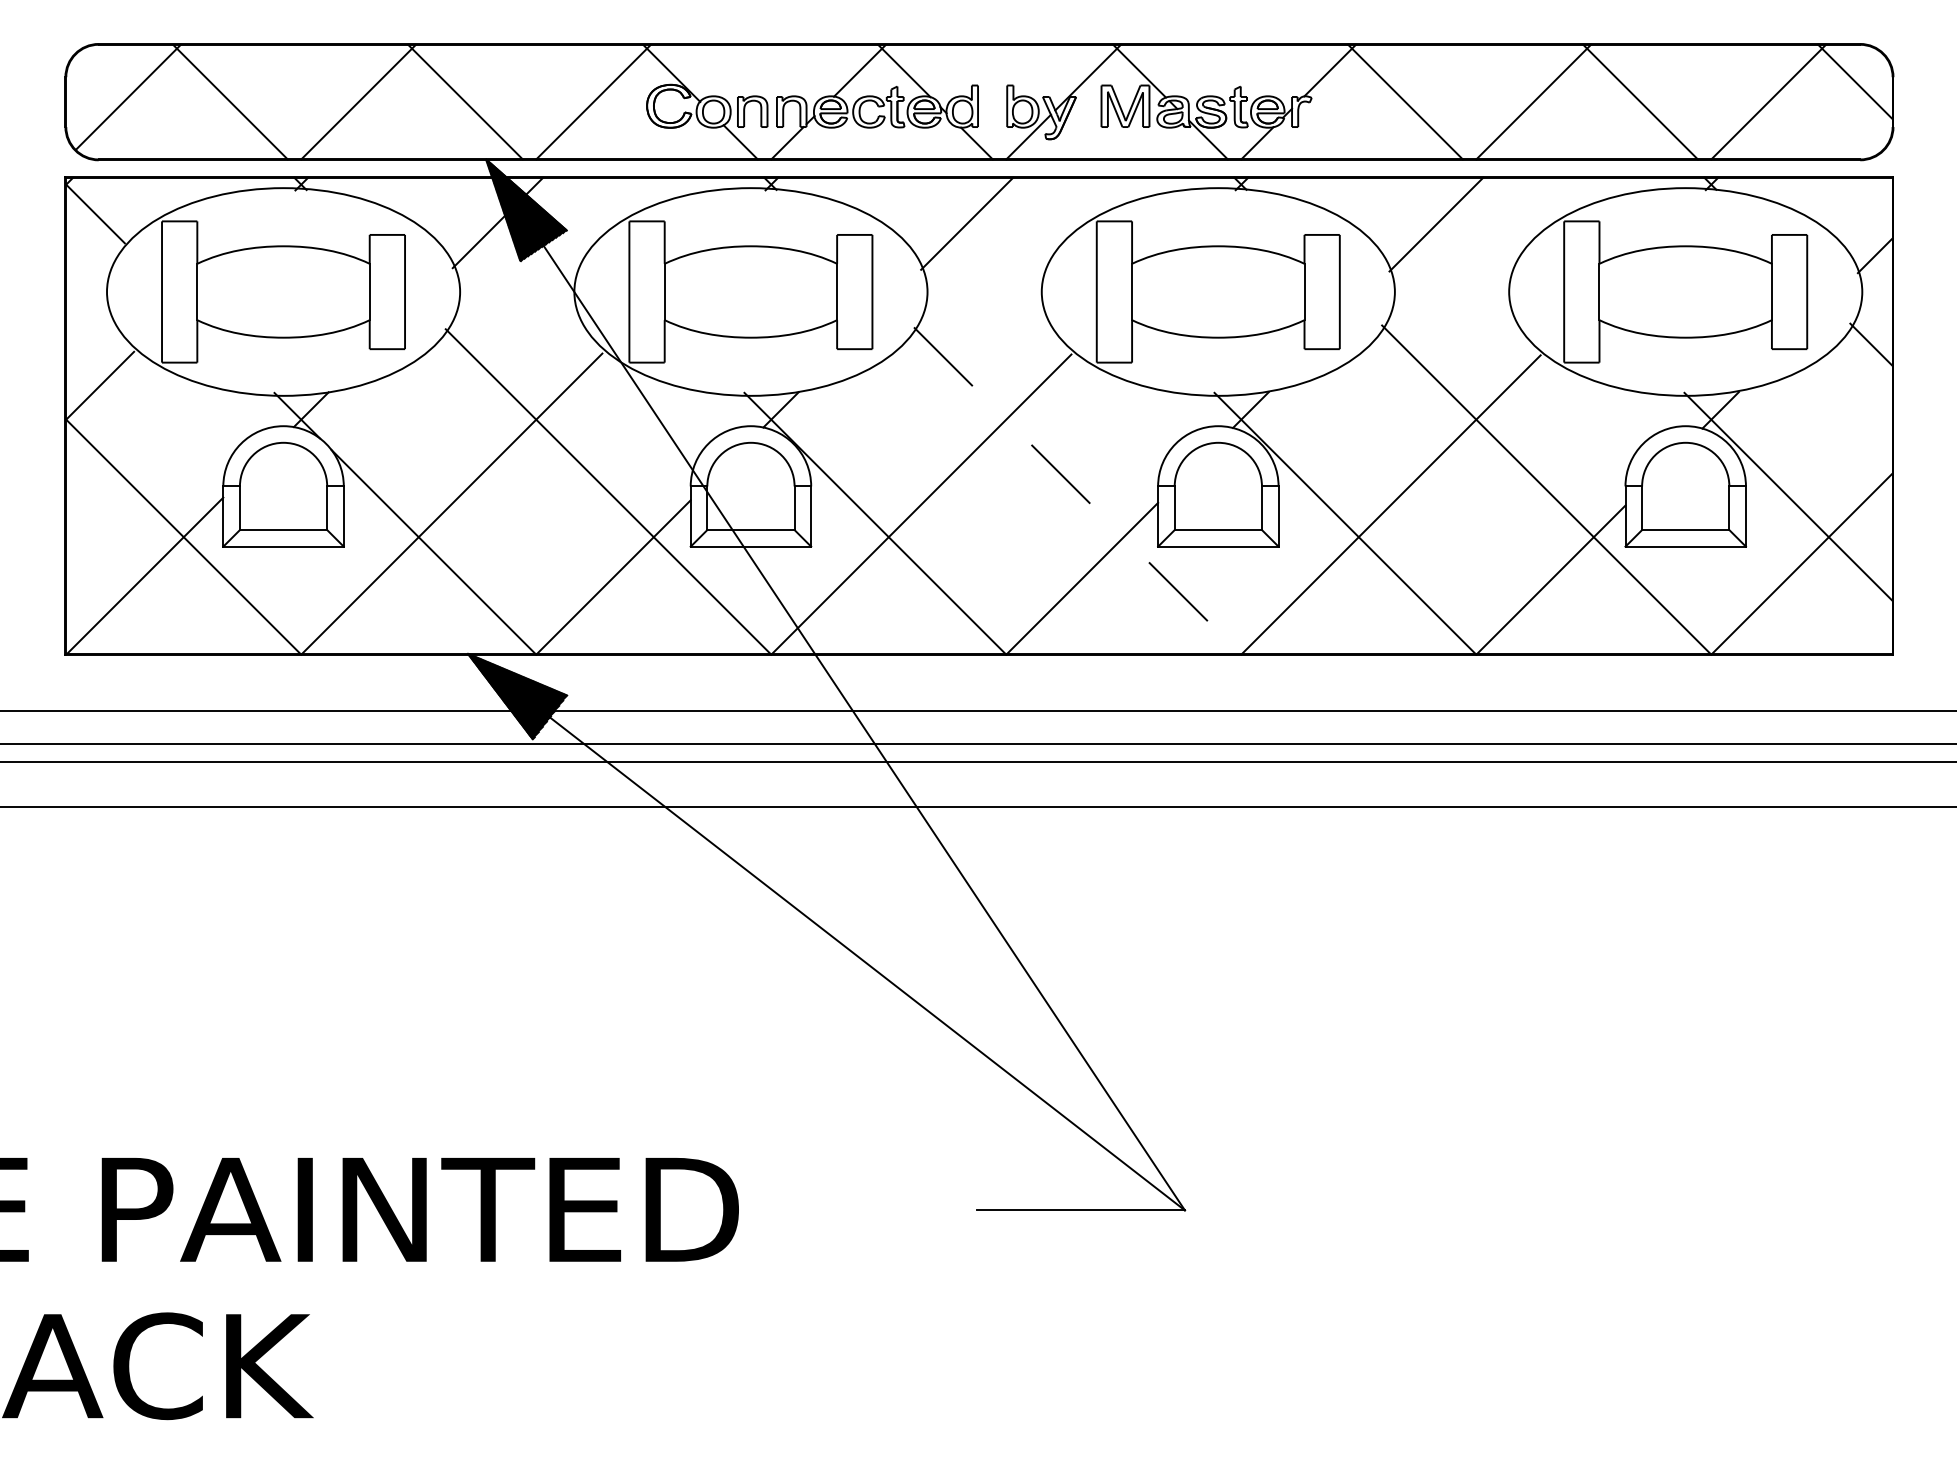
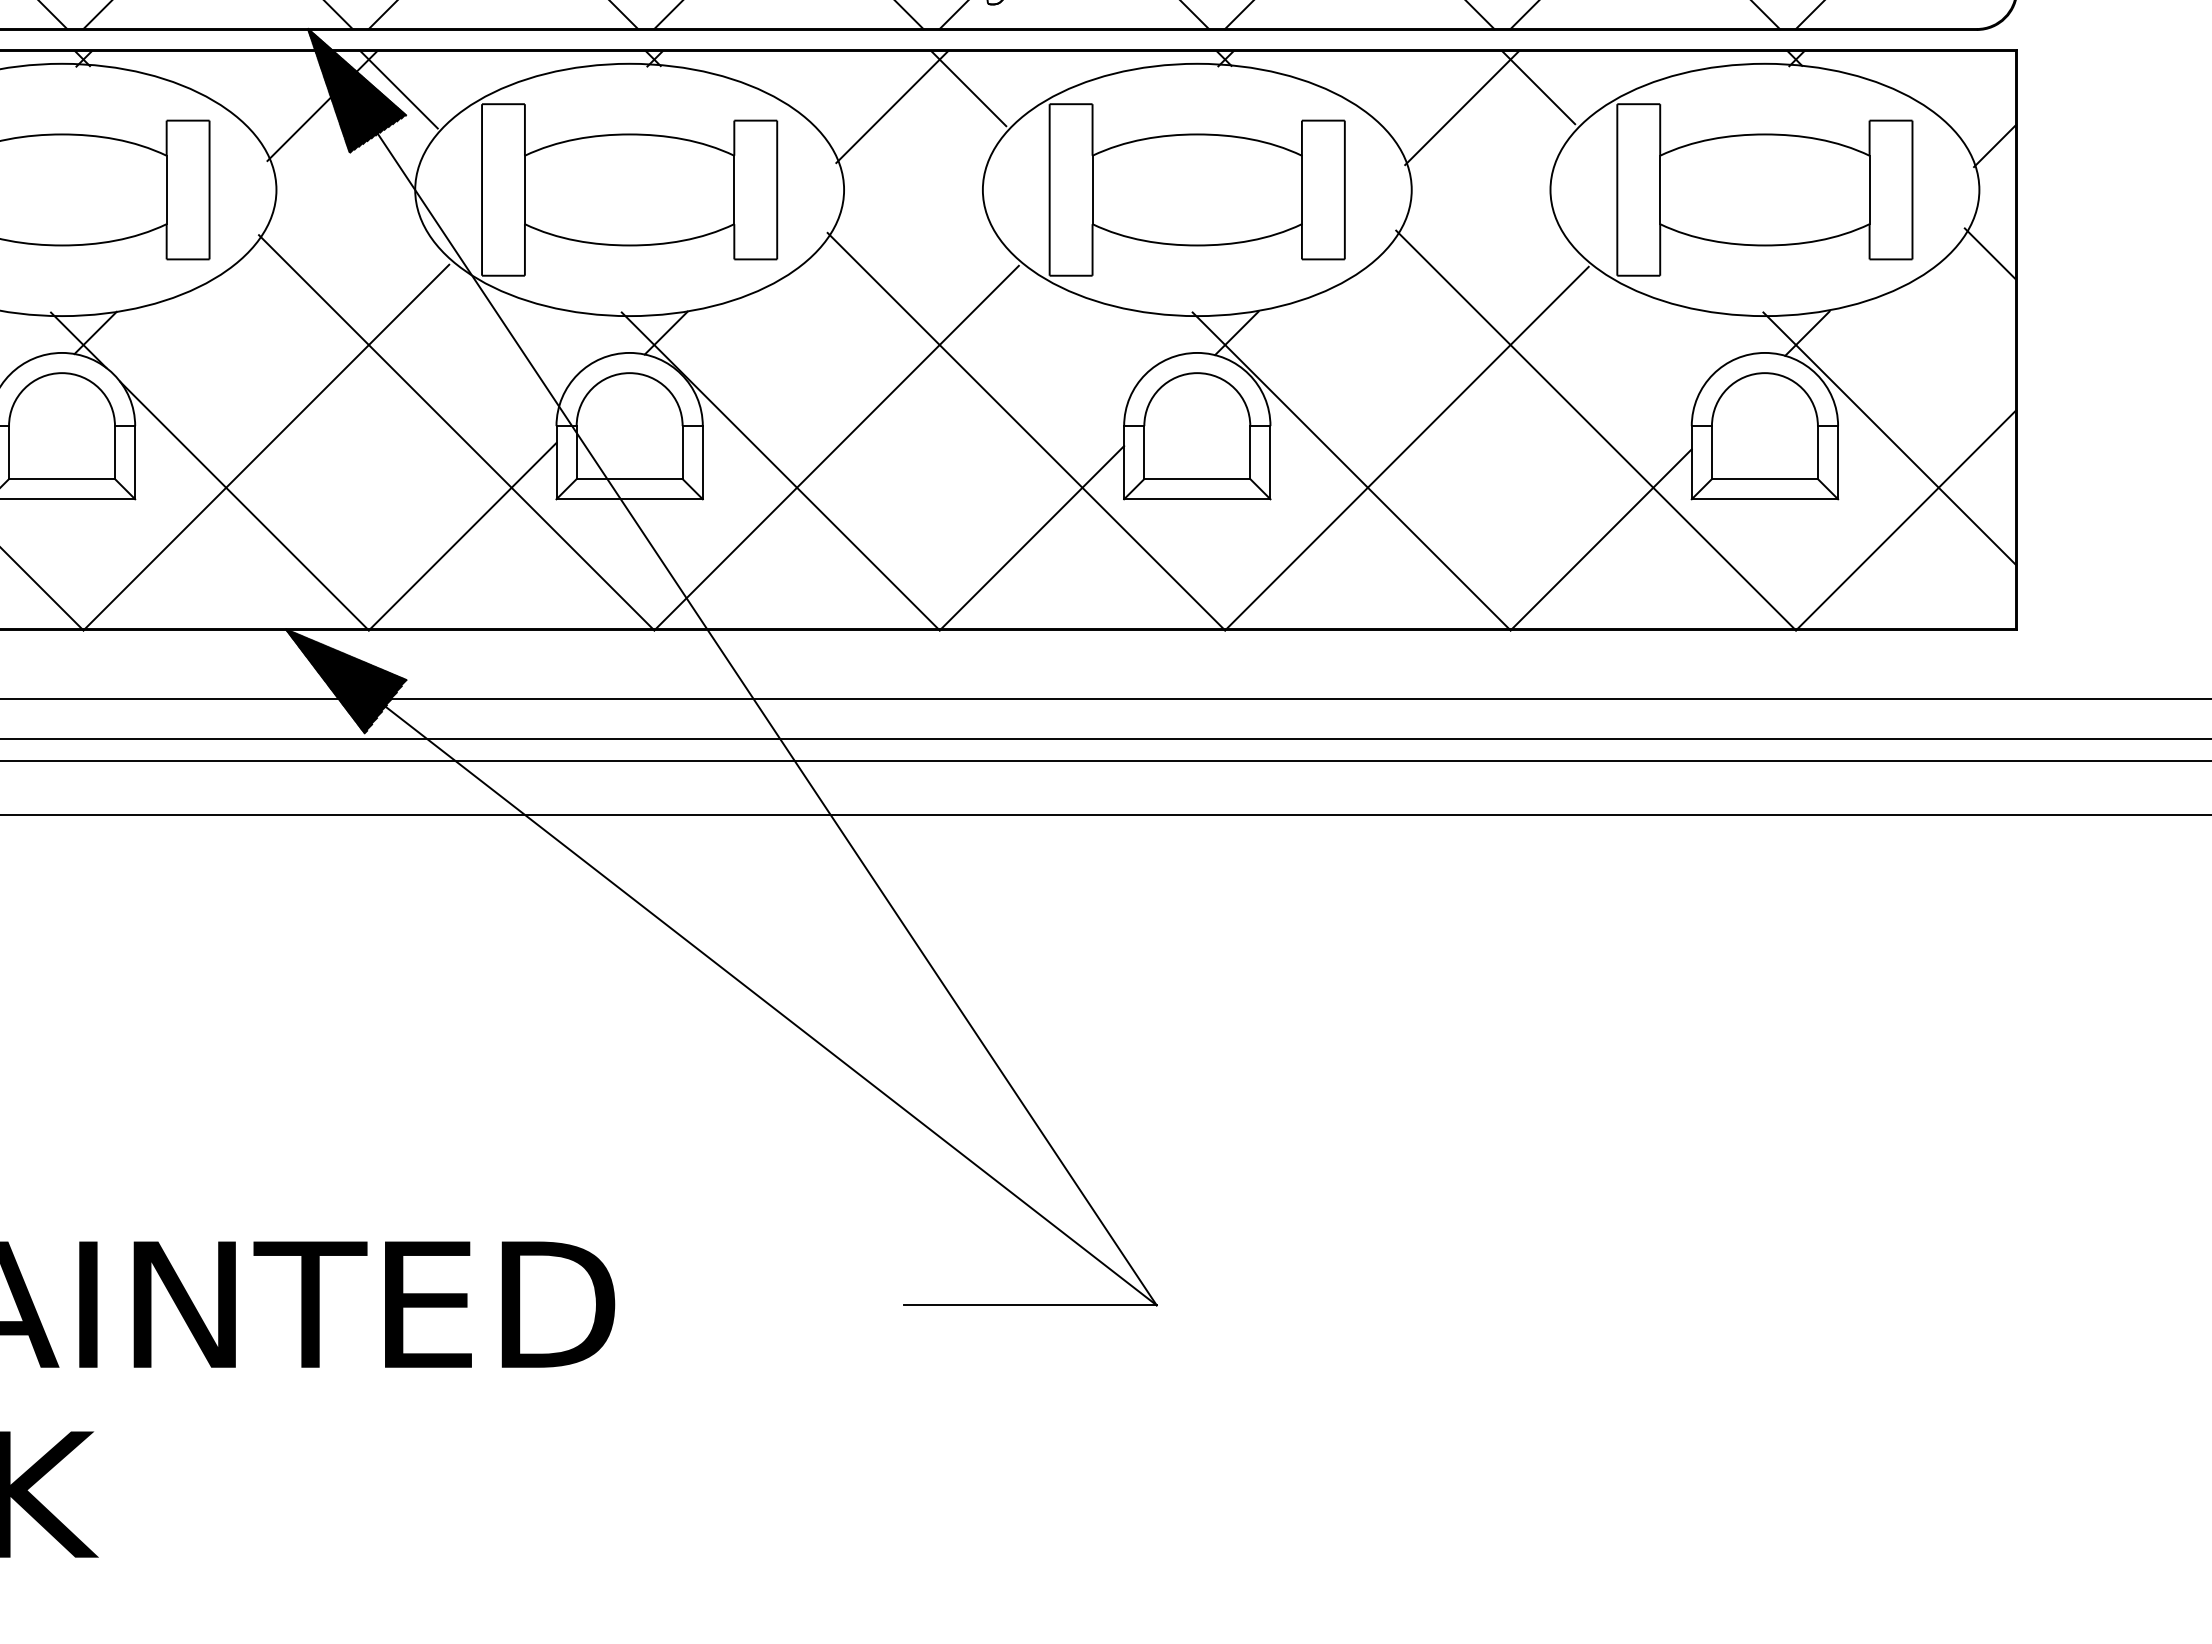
line: (1499, 207) -> (1538, 87), added
line: (1030, 208) -> (969, 88), added
line: (561, 209) -> (399, 89), added
line: (1077, 491) -> (1026, 432), dashed -> solid

